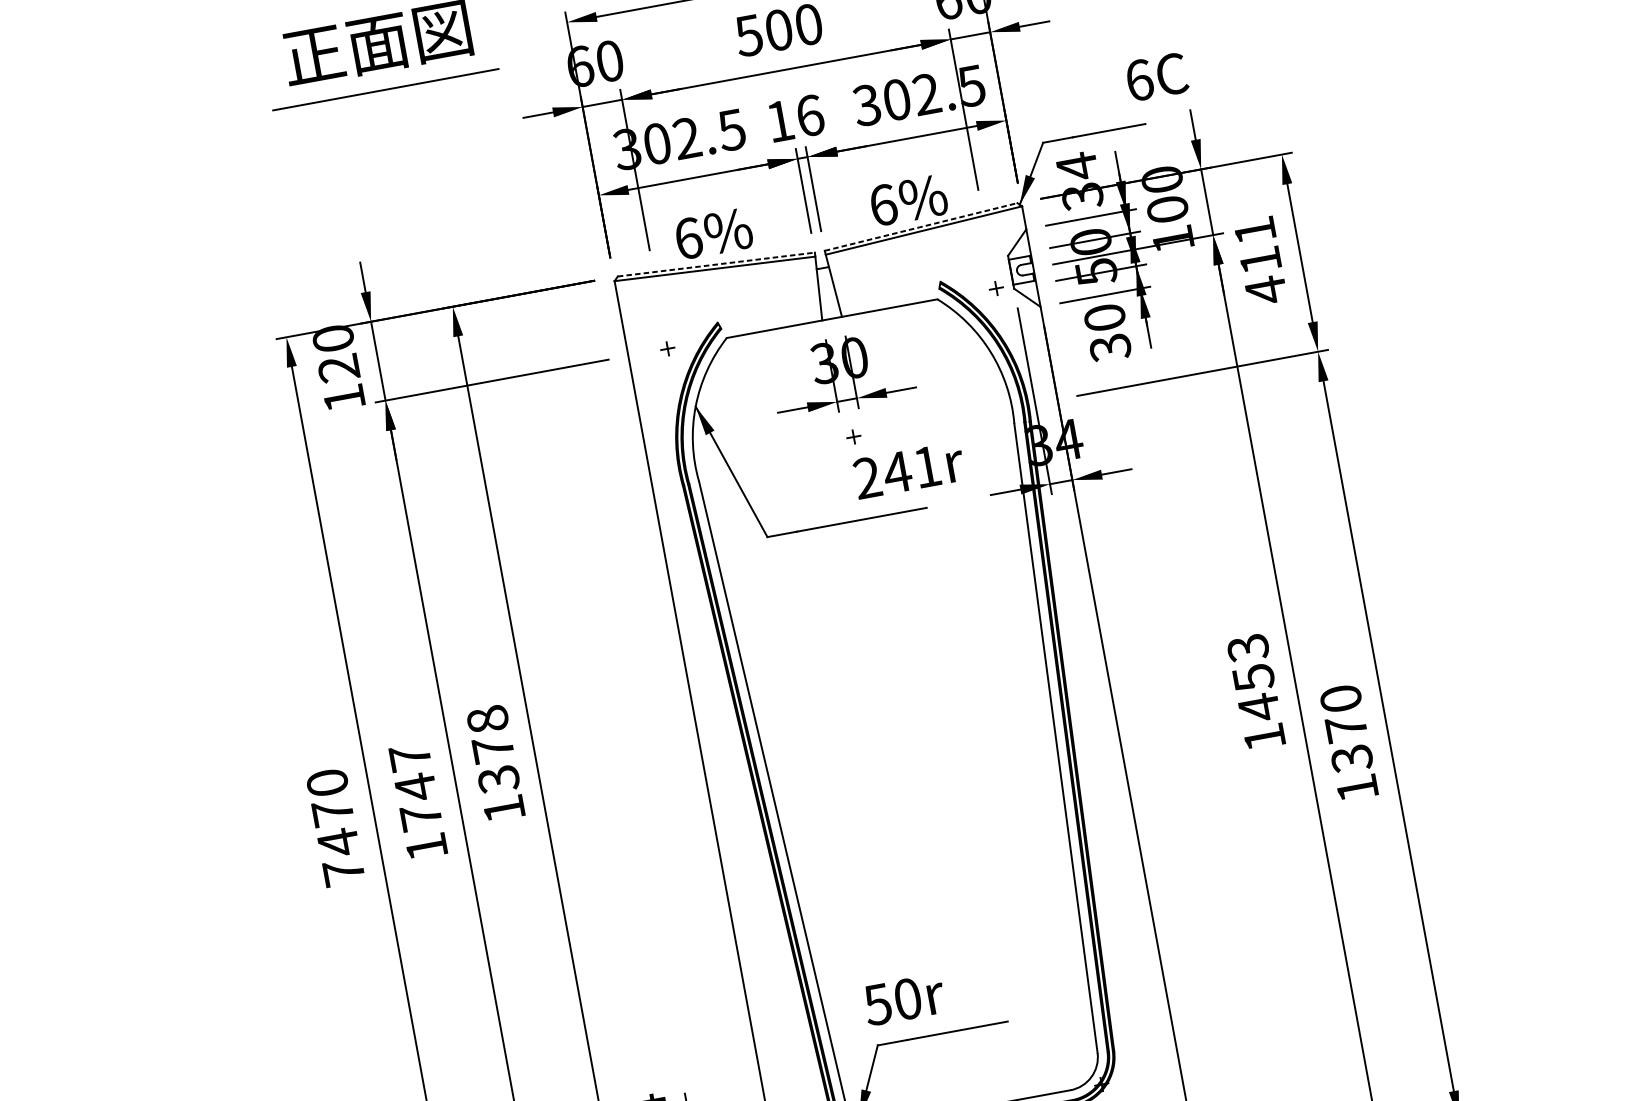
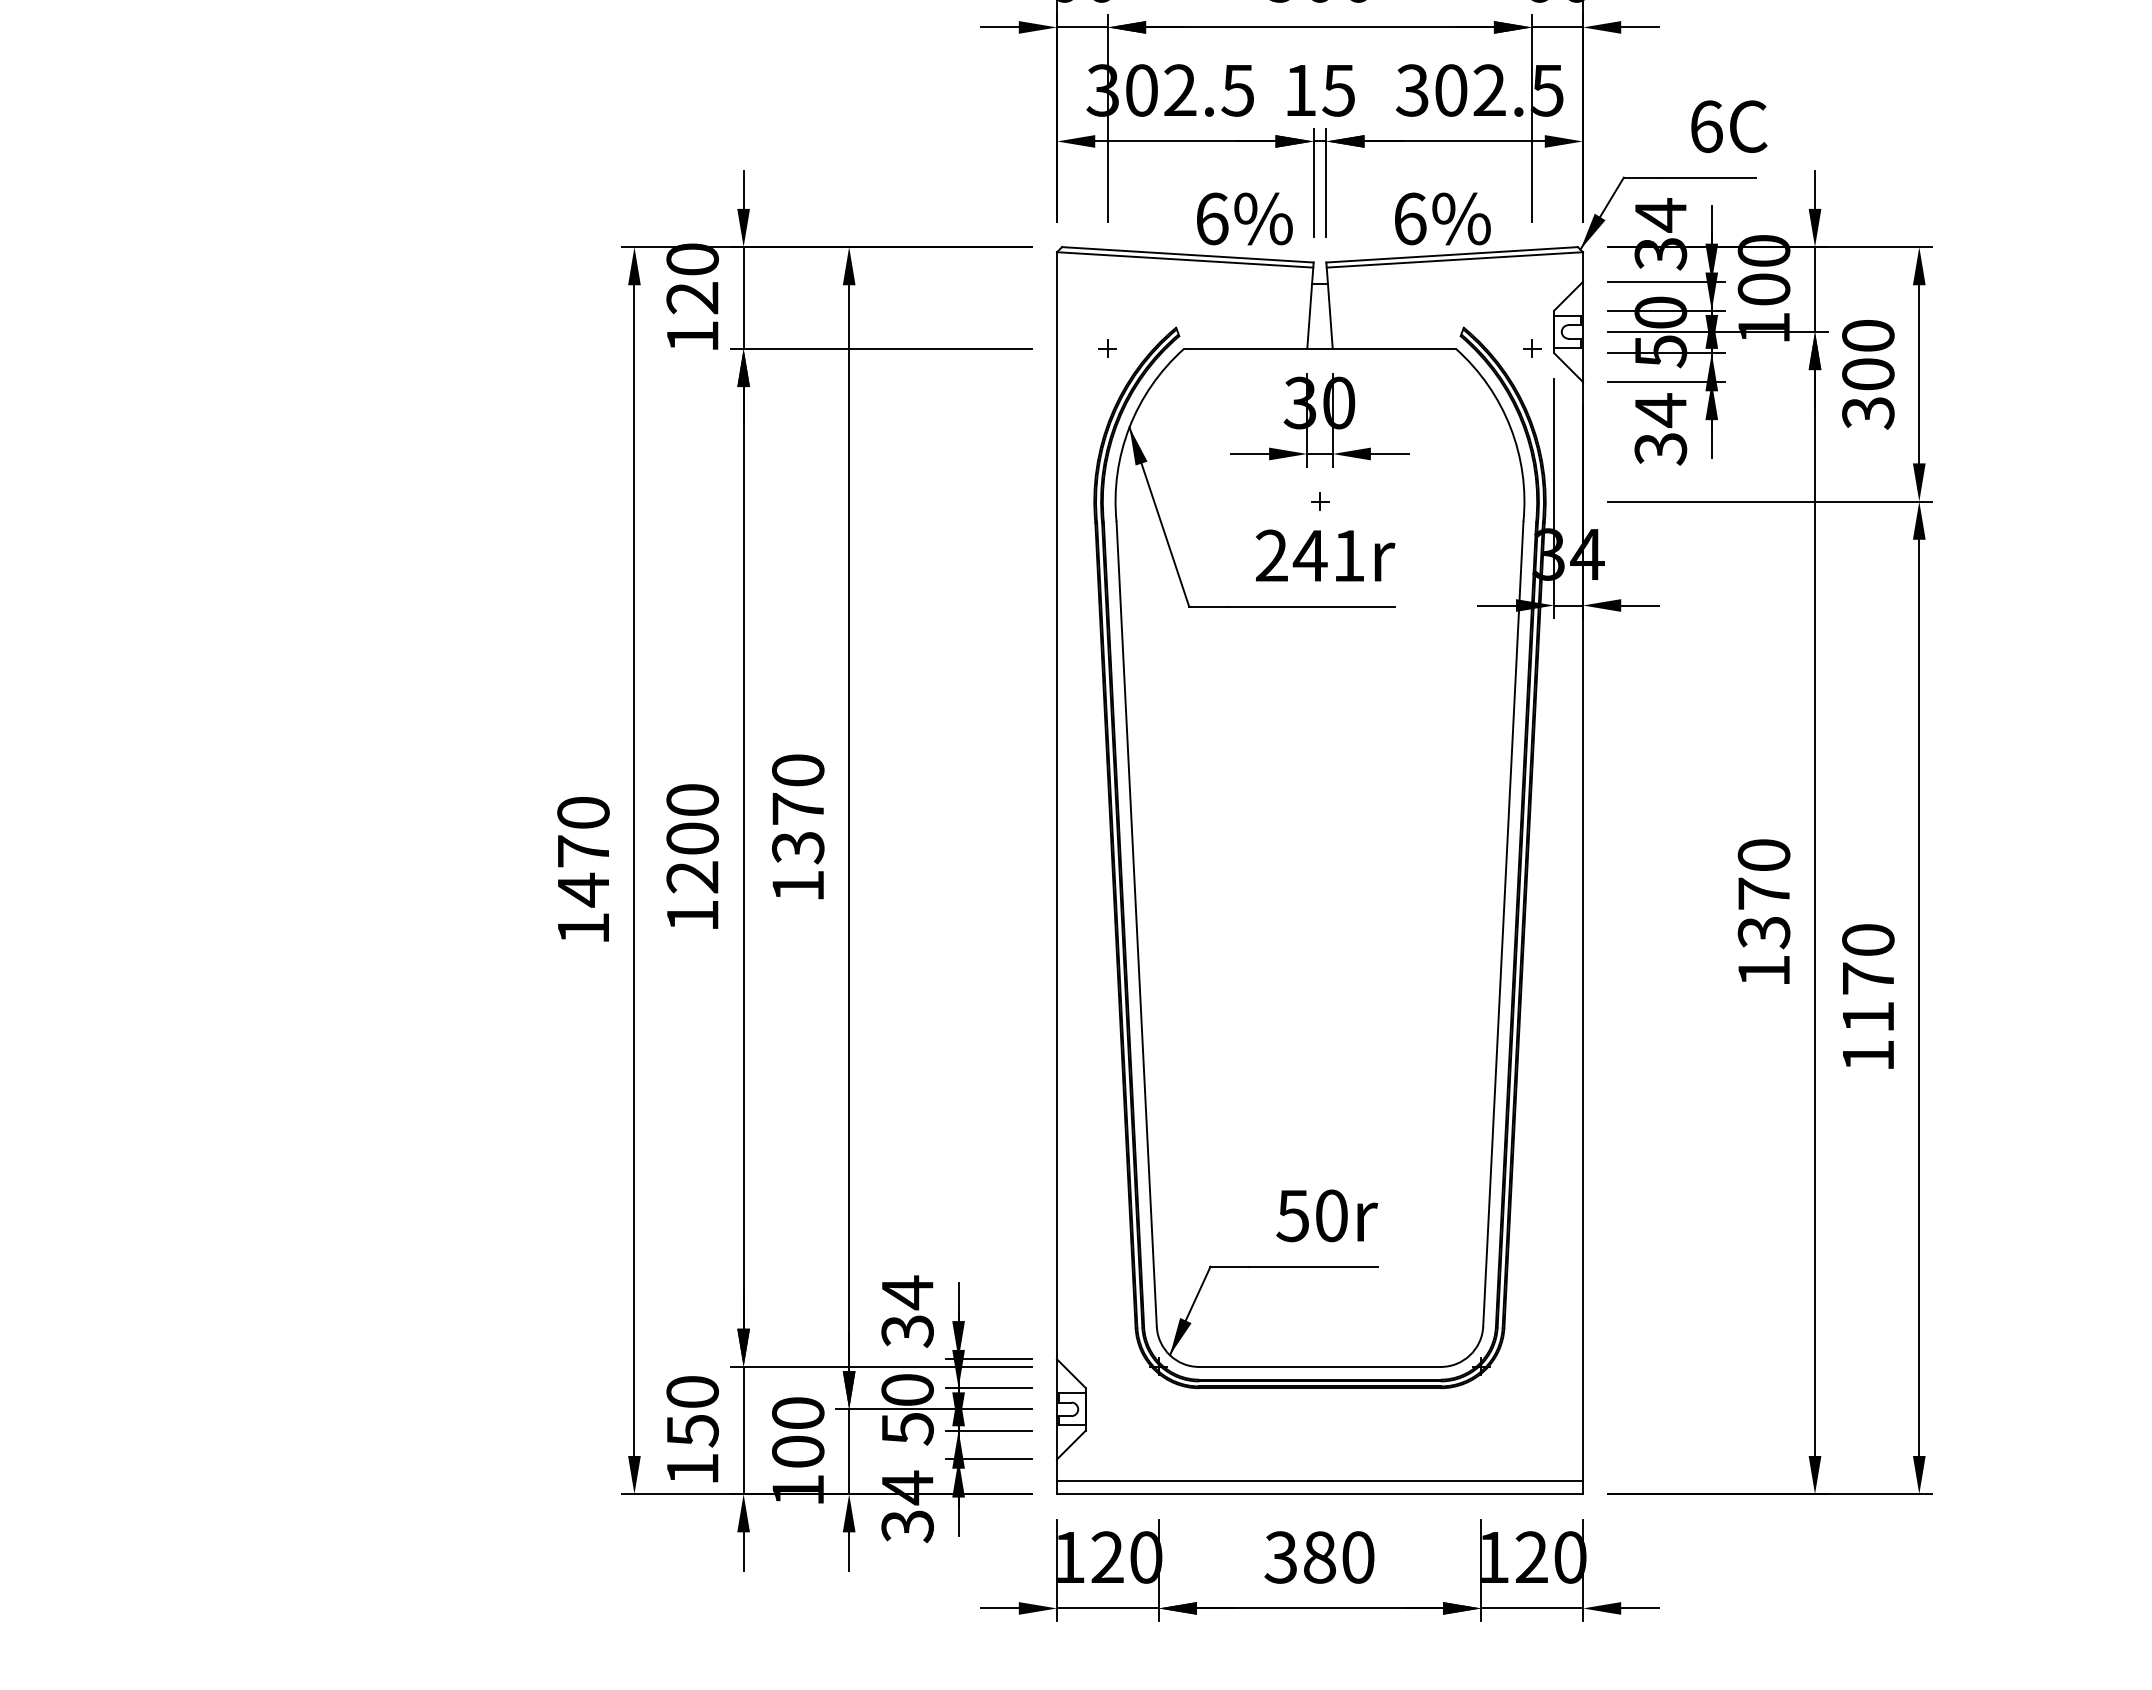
text: (1157, 76) -> (1729, 126), moved
text: (809, 115) -> (1338, 90), 16 -> 15
line: (921, 226) -> (1452, 254), dashed -> solid
text: (713, 233) -> (1244, 218), moved
text: (1260, 261) -> (1868, 375), 411 -> 300
line: (716, 264) -> (1188, 254), dashed -> solid
text: (1104, 317) -> (1660, 410), 30 -> 34
text: (909, 469) -> (1325, 555), moved
text: (1253, 678) -> (1763, 894), 1453 -> 1370
text: (488, 719) -> (798, 770), 1378 -> 1370
text: (1352, 758) -> (1868, 1017), 1370 -> 1170
text: (415, 787) -> (692, 838), 1747 -> 1200
text: (343, 872) -> (583, 928), 7470 -> 1470
text: (904, 999) -> (1327, 1215), moved

